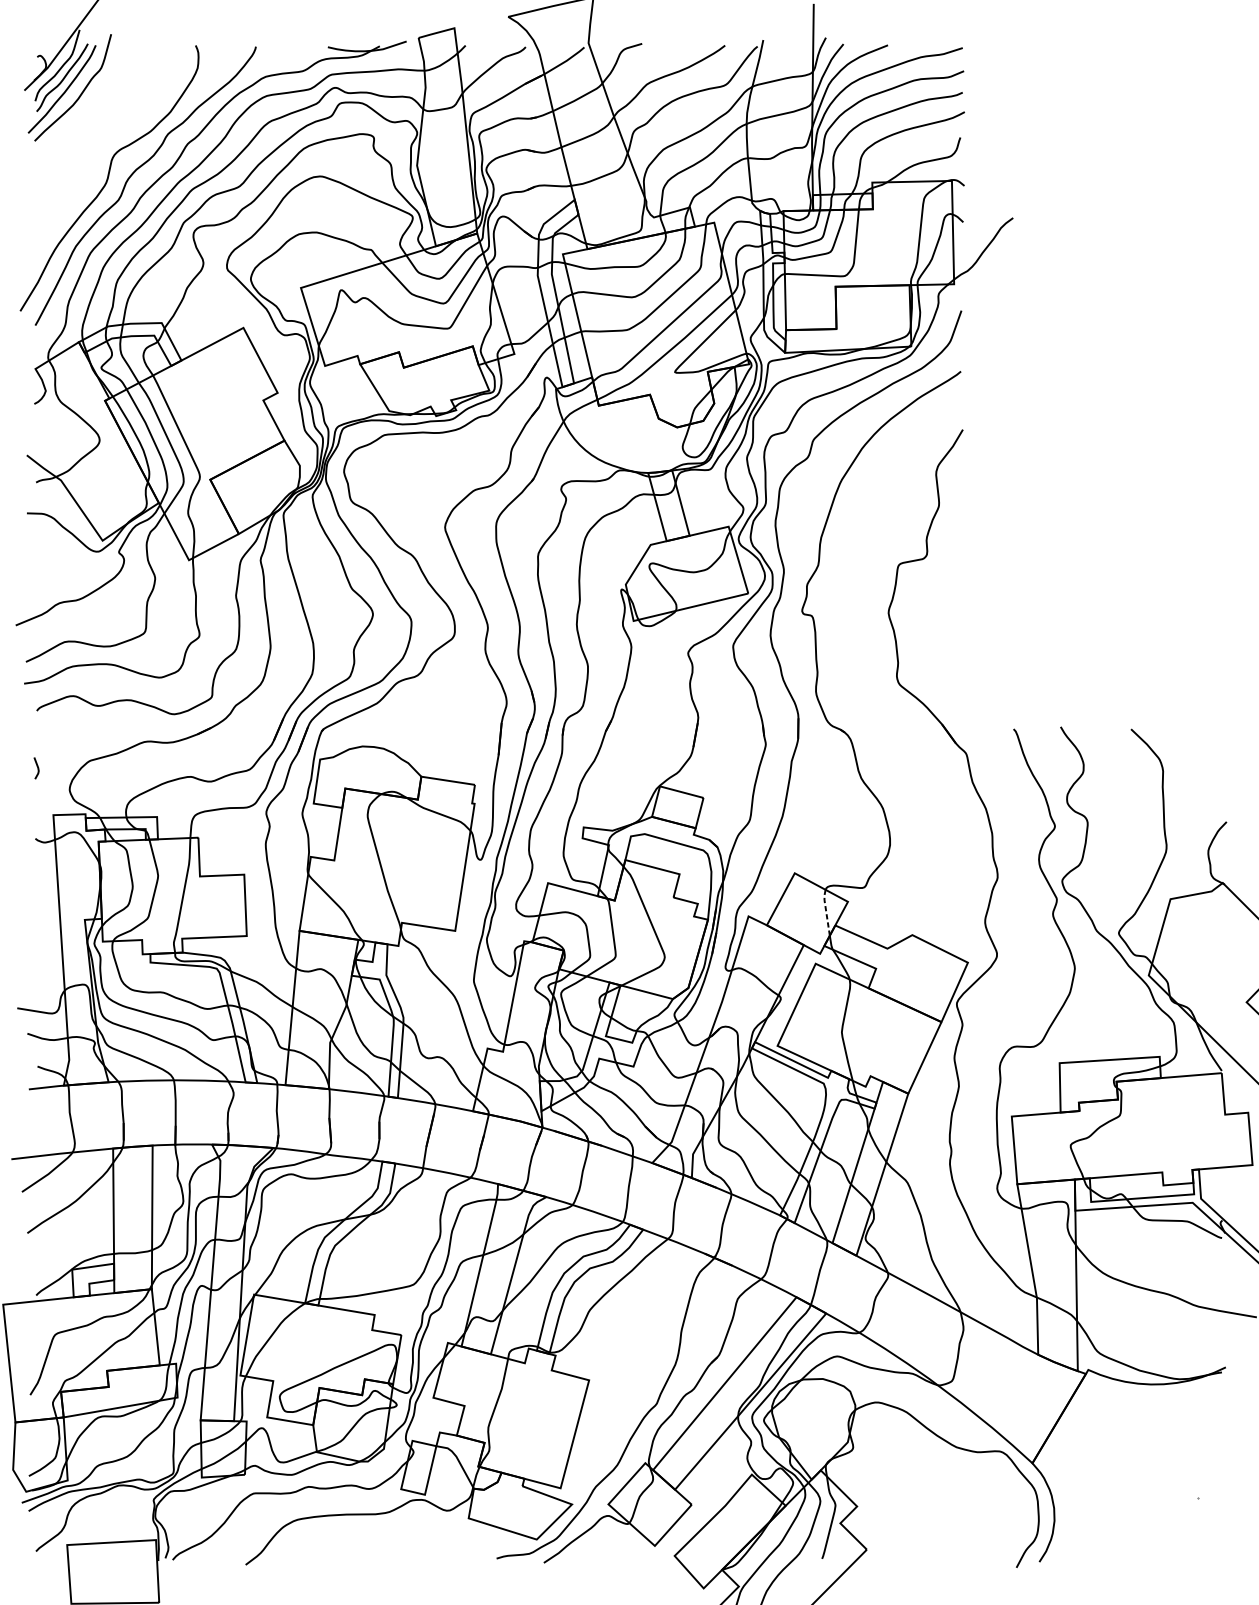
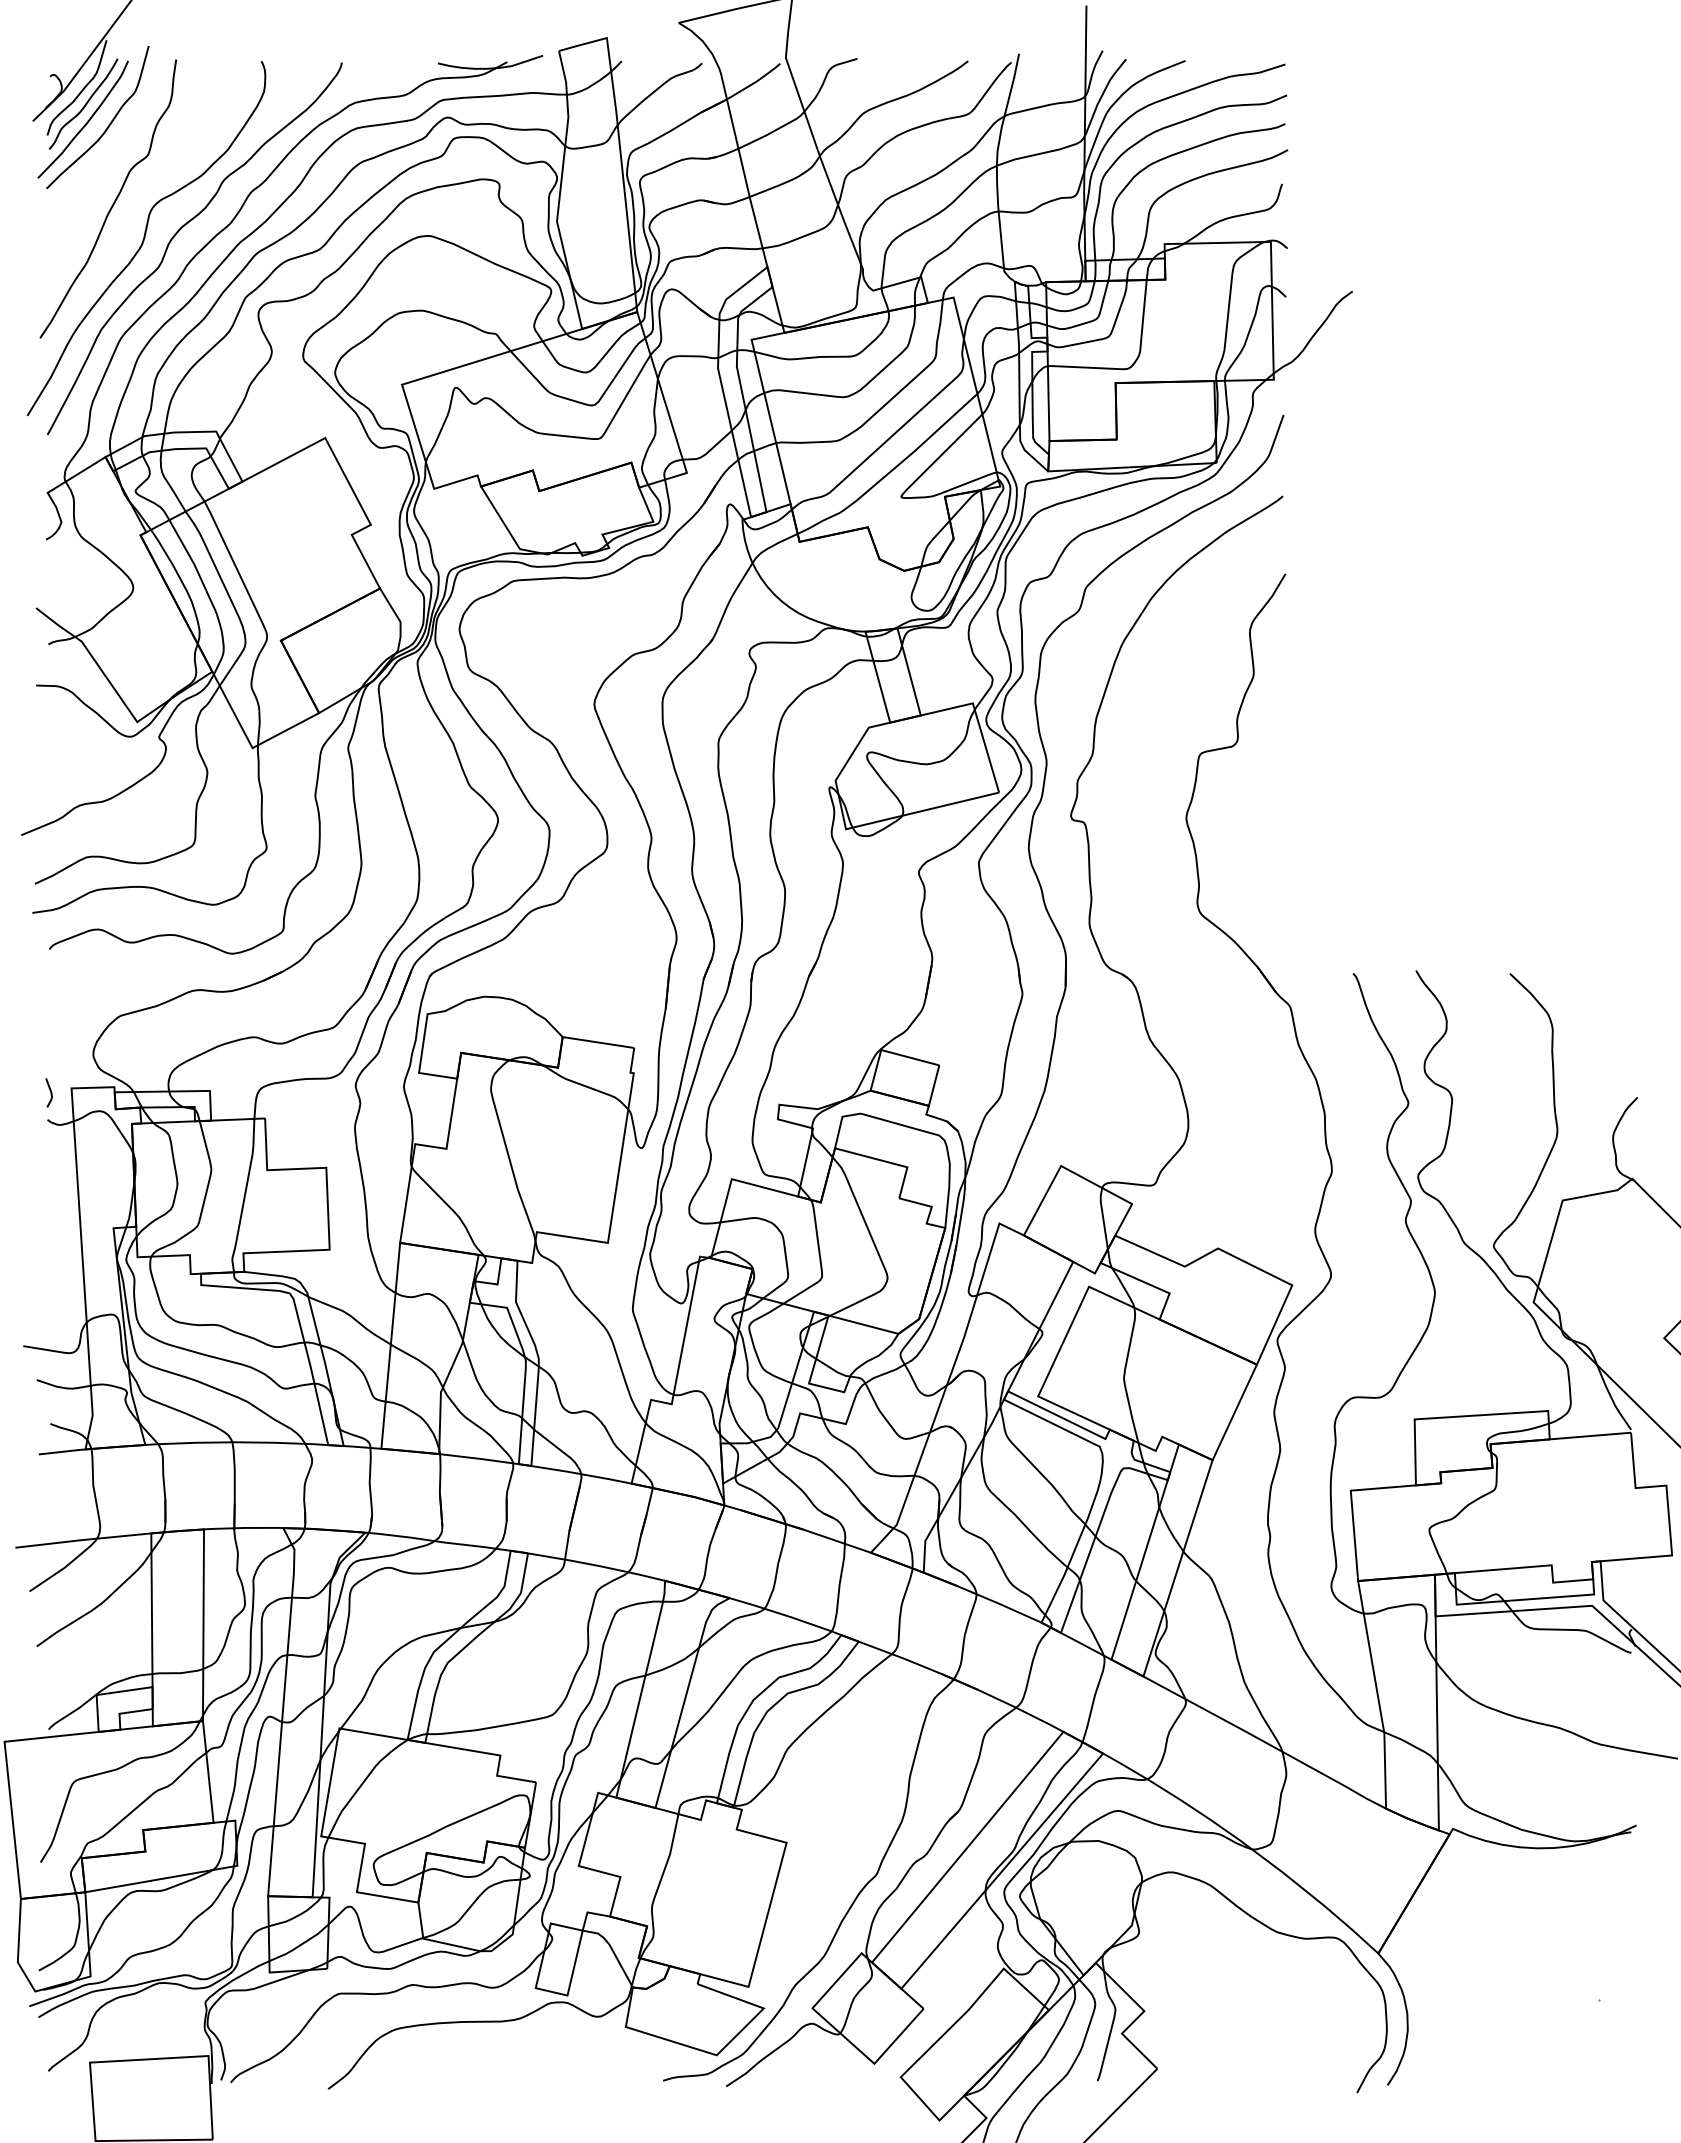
curve: (84, 152) -> (112, 203), added
line: (37, 768) -> (50, 1092), moved
line: (826, 911) -> (1103, 1217), dashed -> solid

